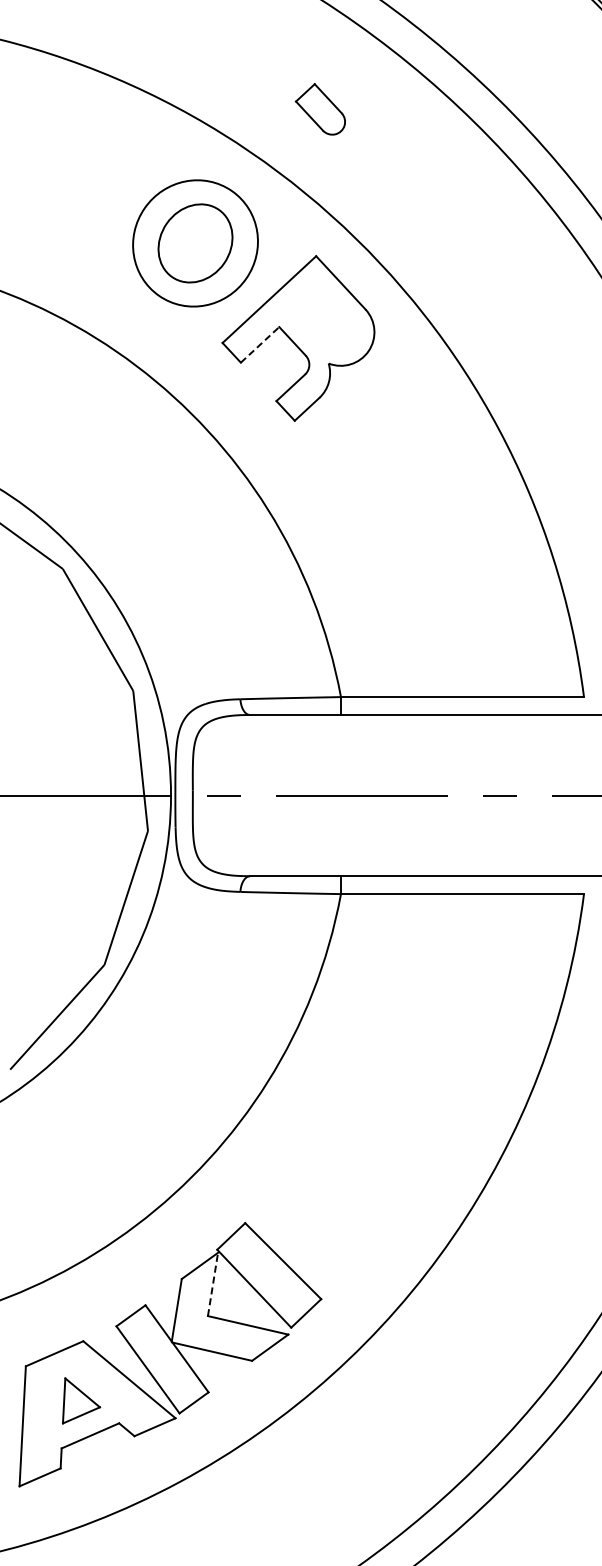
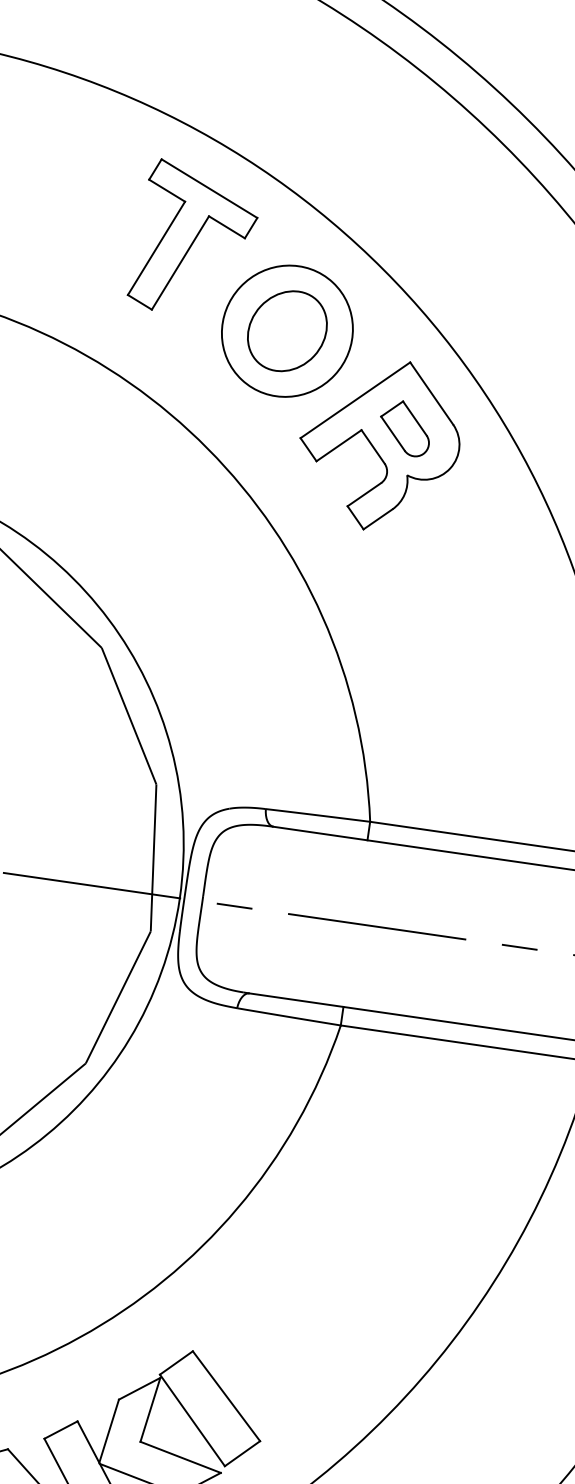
part: (319, 109) -> (404, 428), moved
part: (95, 169) -> (195, 239), added
line: (260, 344) -> (339, 445), dashed -> solid
line: (213, 1283) -> (151, 1408), dashed -> solid

